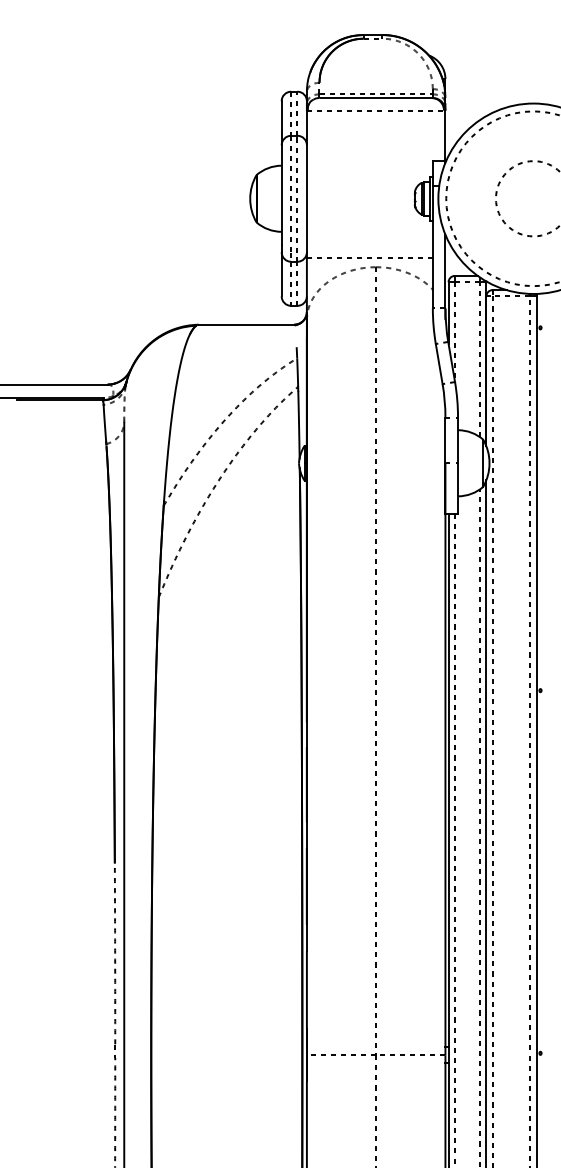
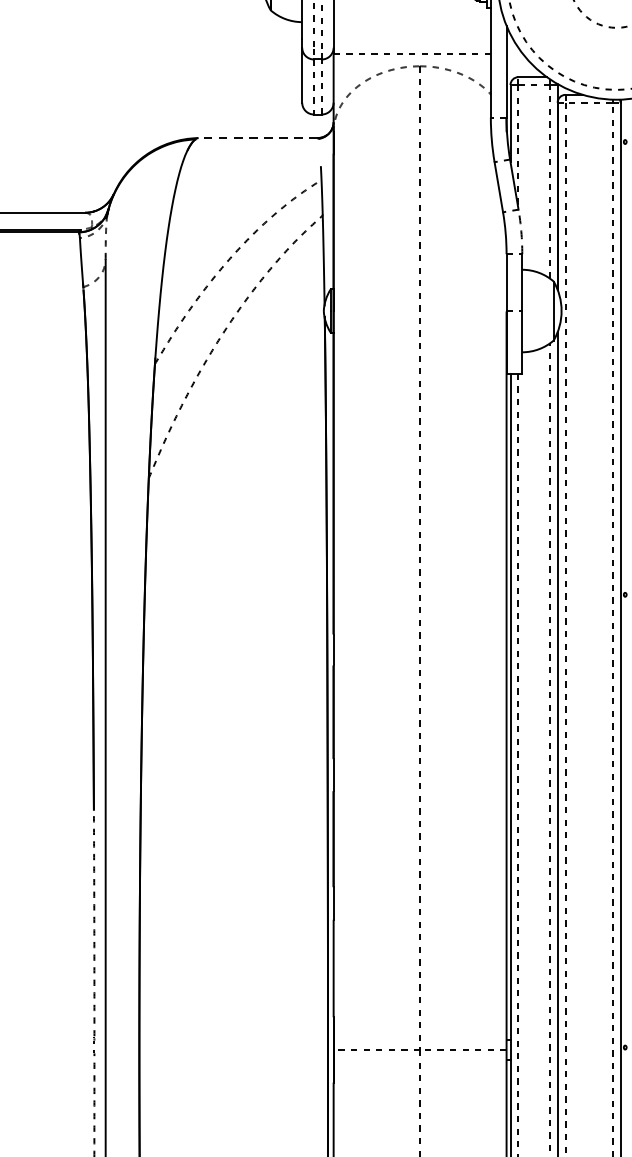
line: (246, 324) -> (258, 137), solid -> dashed
arc: (457, 399) -> (521, 231), solid -> dashed

